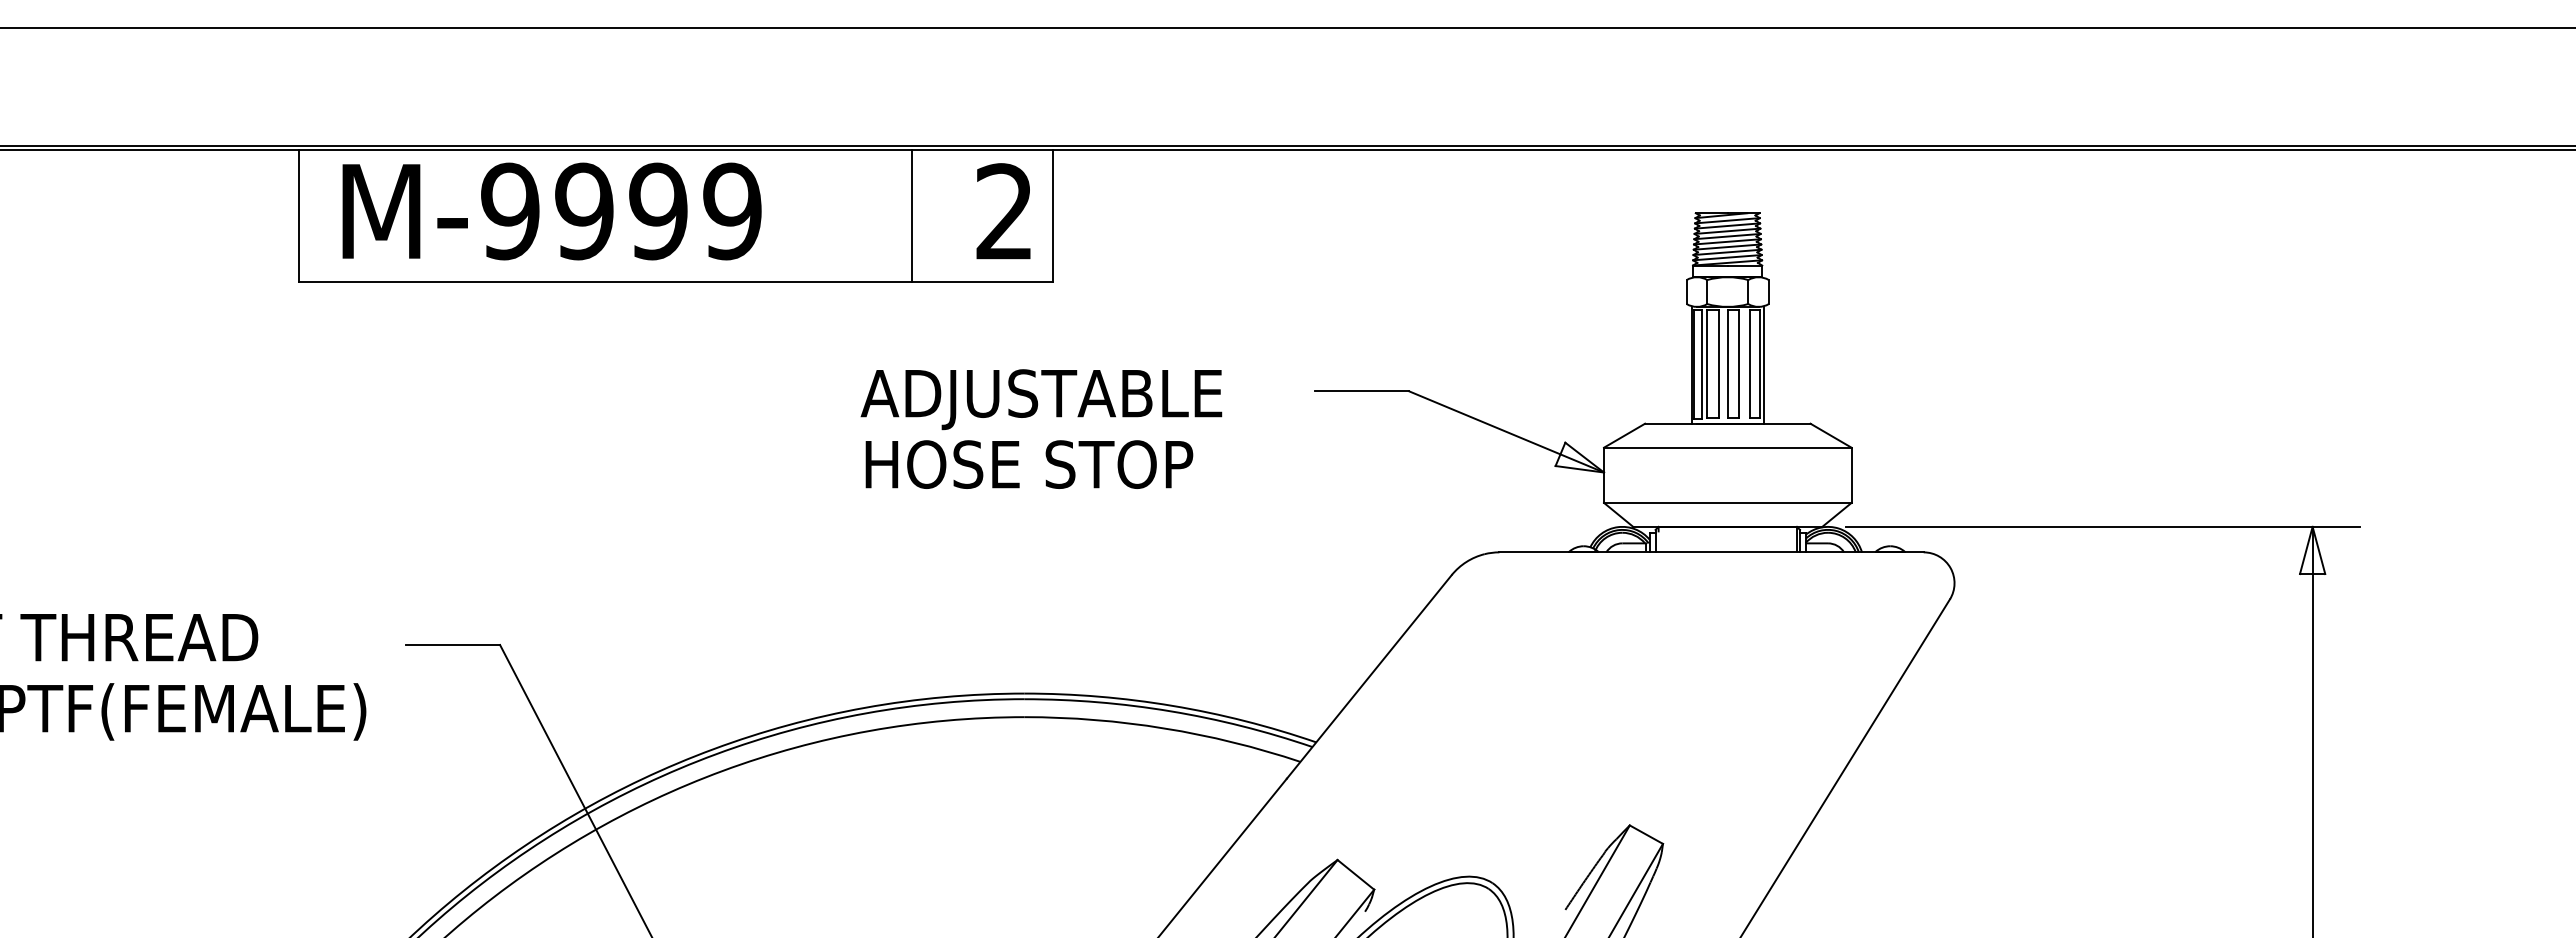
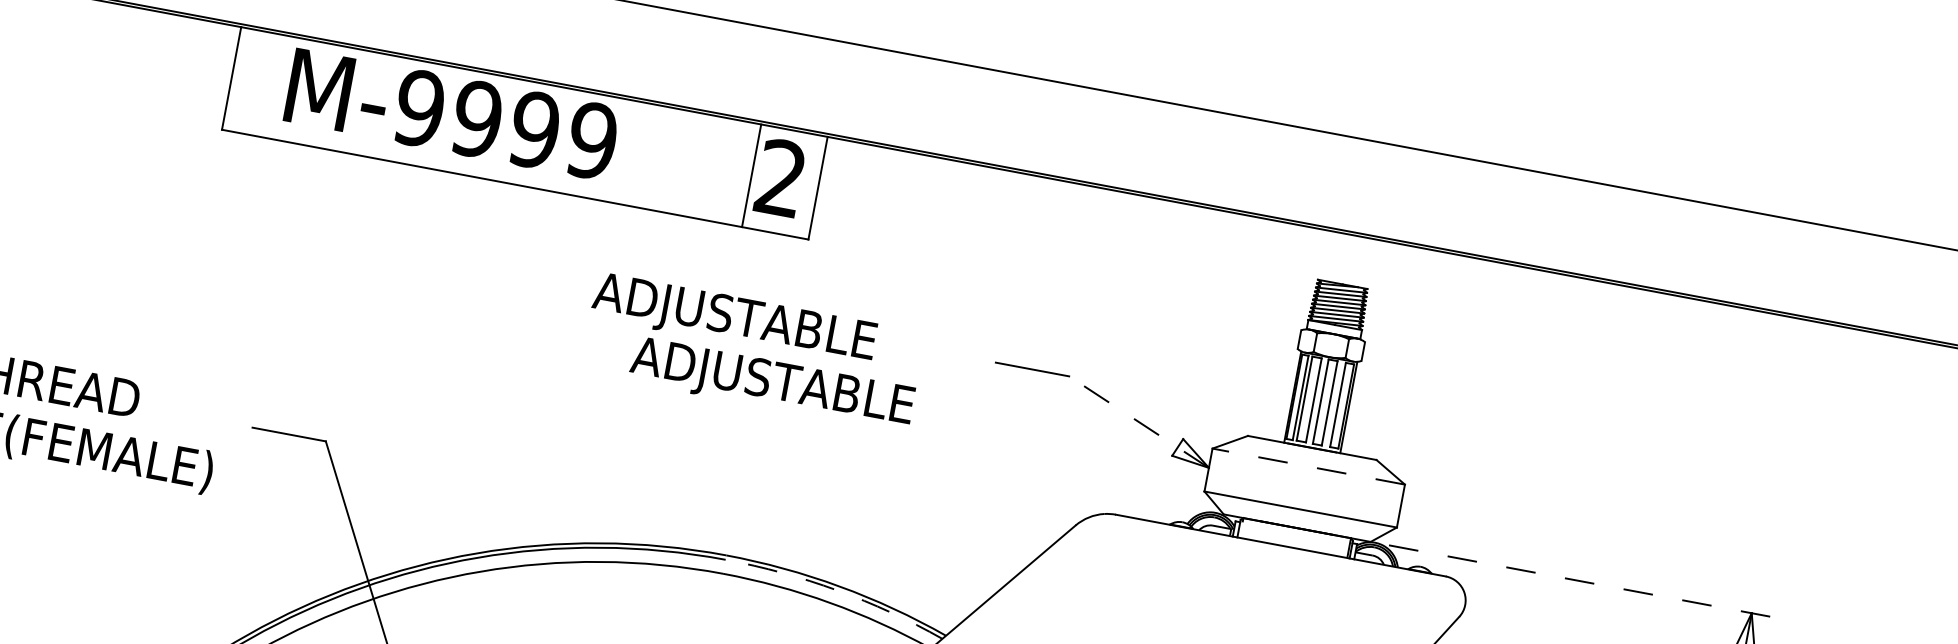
text: (551, 211) -> (451, 114), moved
line: (911, 215) -> (751, 175), moved
text: (1041, 399) -> (734, 320), moved
line: (1506, 431) -> (1139, 421), solid -> dashed
line: (1727, 447) -> (1308, 466), solid -> dashed
text: (1041, 470) -> (772, 384), HOSE STOP -> ADJUSTABLE
line: (2102, 526) -> (1588, 582), solid -> dashed
arc: (1170, 711) -> (837, 590), solid -> dashed

